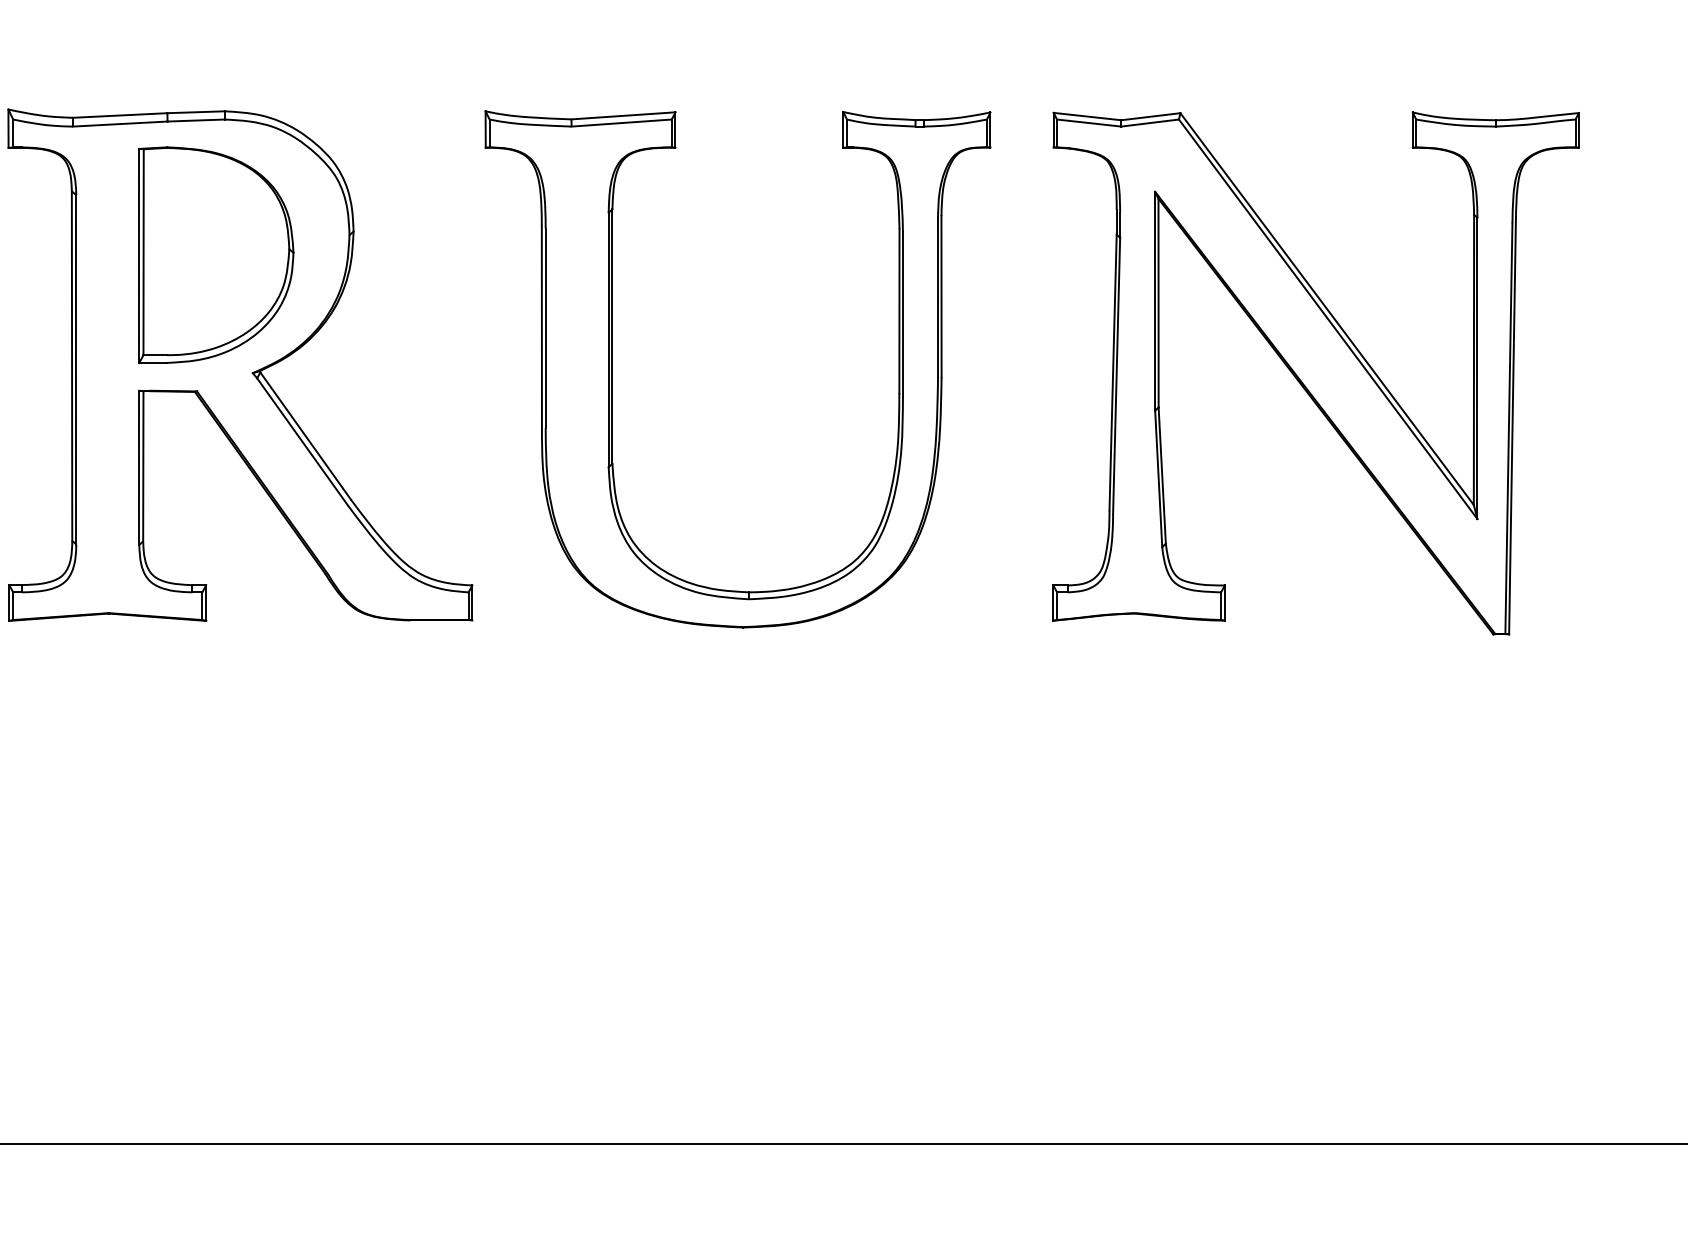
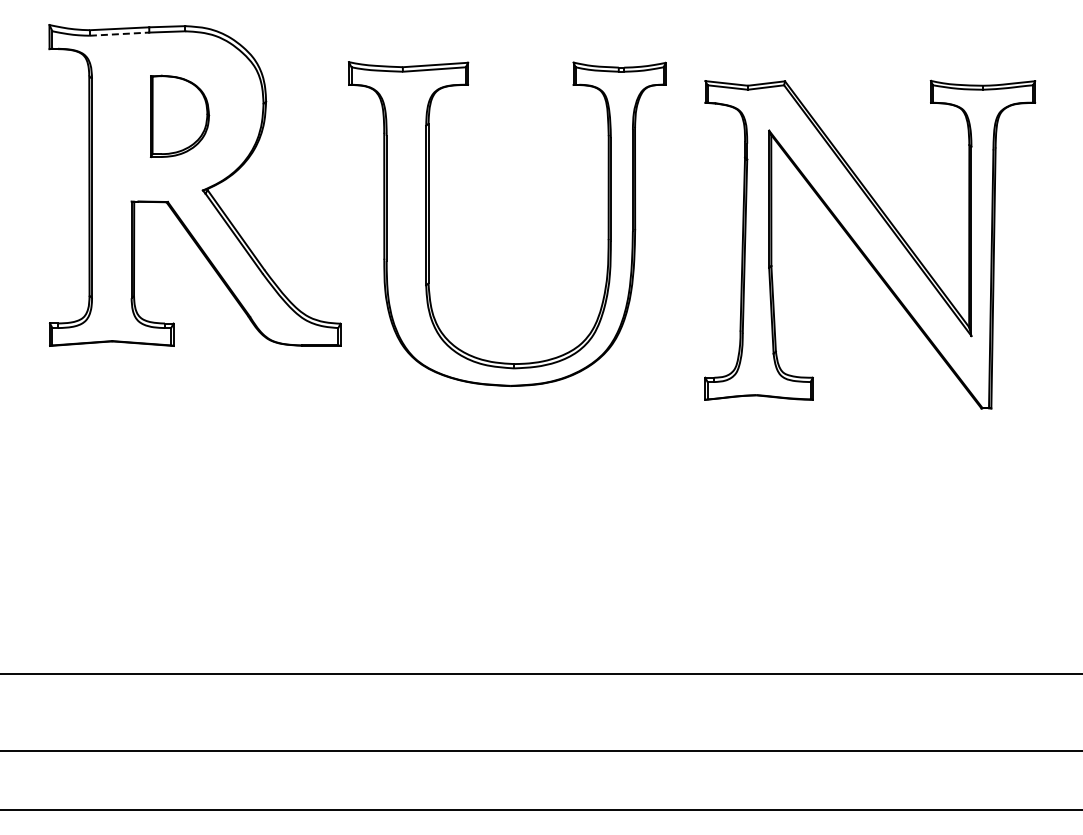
line: (120, 124) -> (119, 34), solid -> dashed
part: (215, 255) -> (179, 116), size x0.6
part: (613, 368) -> (429, 223), moved
part: (1316, 373) -> (870, 244), moved

